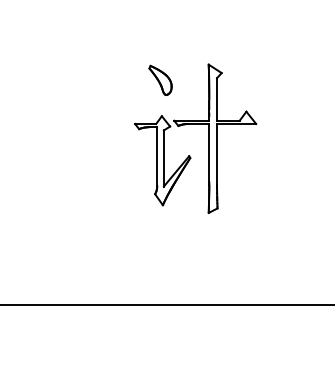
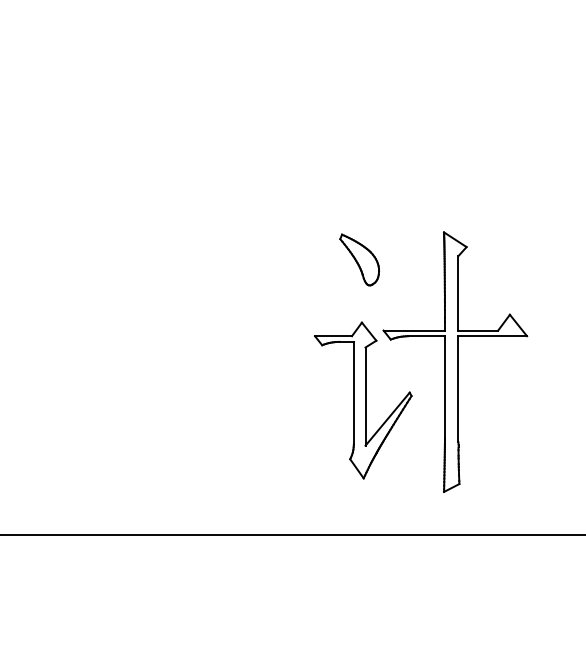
part: (208, 138) -> (443, 361), moved

